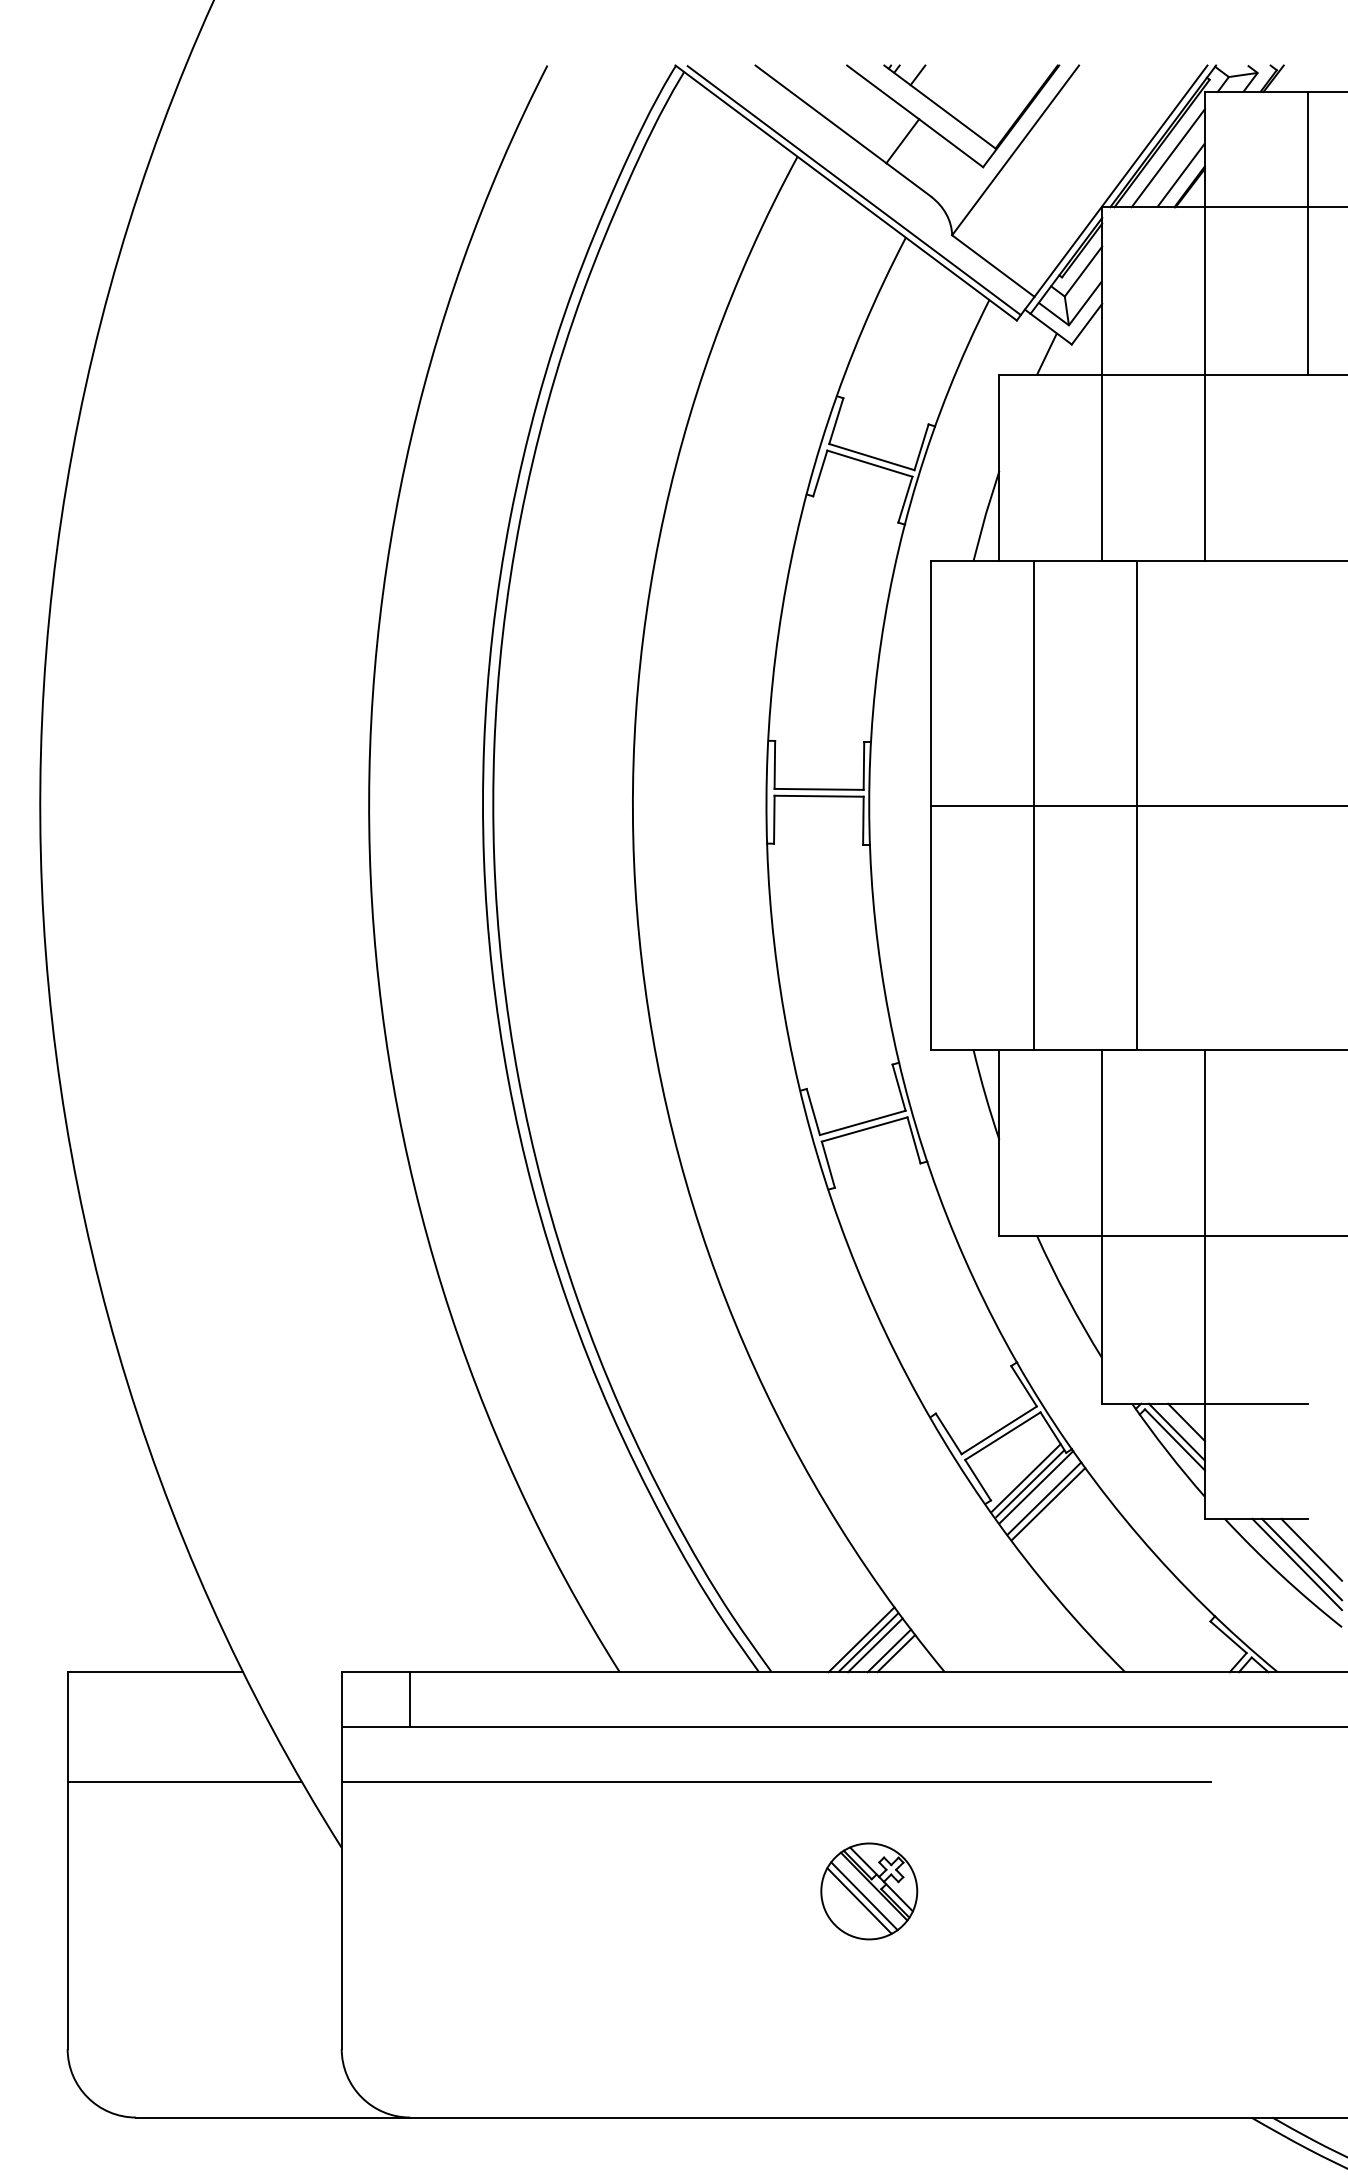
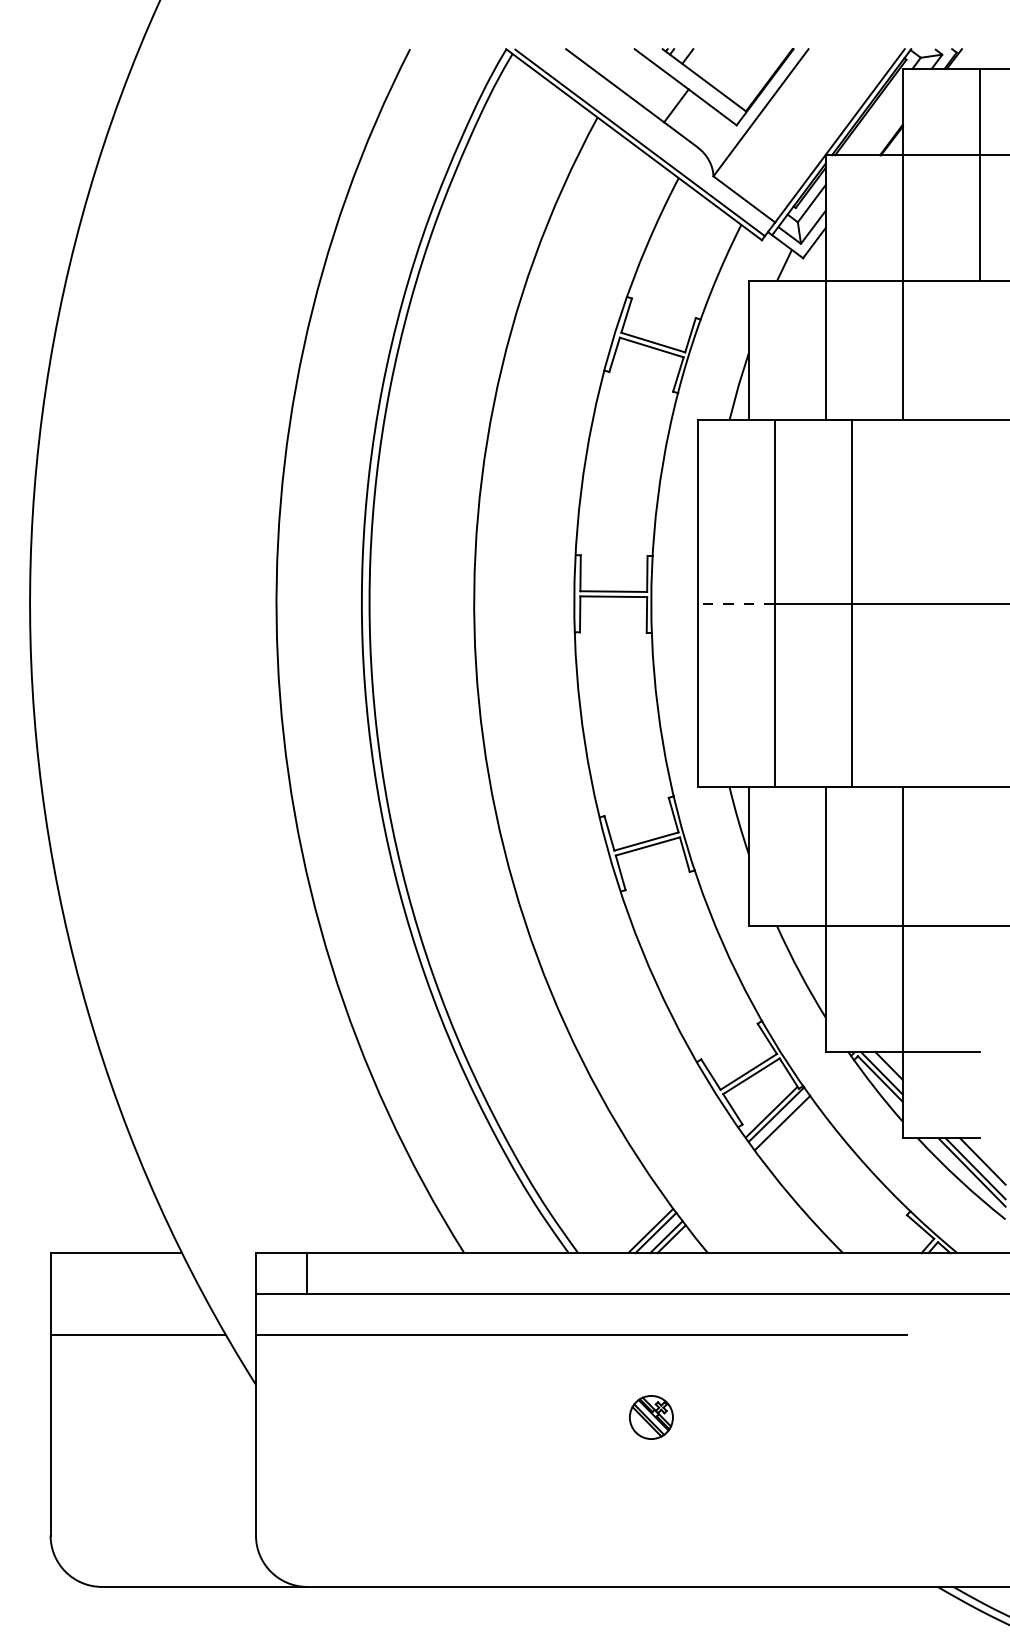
line: (1168, 158) -> (875, 118), removed
line: (1181, 175) -> (885, 131), removed
line: (981, 805) -> (735, 603), solid -> dashed
line: (1025, 1477) -> (768, 1107), removed
line: (1048, 1503) -> (785, 1126), removed
line: (861, 1639) -> (645, 1228), removed
part: (869, 1891) -> (651, 1417), size x0.6

